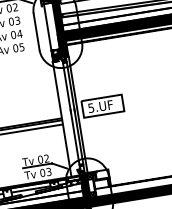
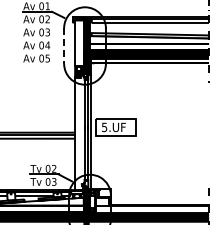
line: (37, 32) -> (64, 46), solid -> dashed

